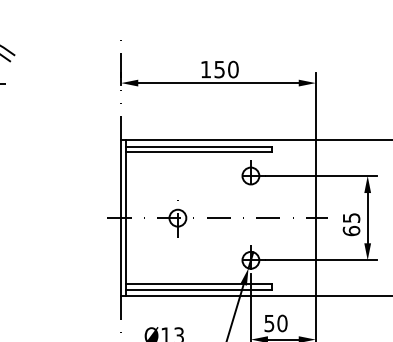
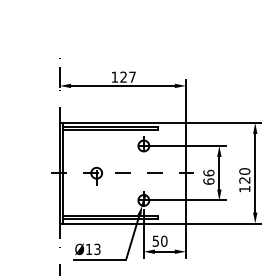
text: (225, 68) -> (127, 76), 150 -> 127
text: (350, 217) -> (208, 172), 65 -> 66

